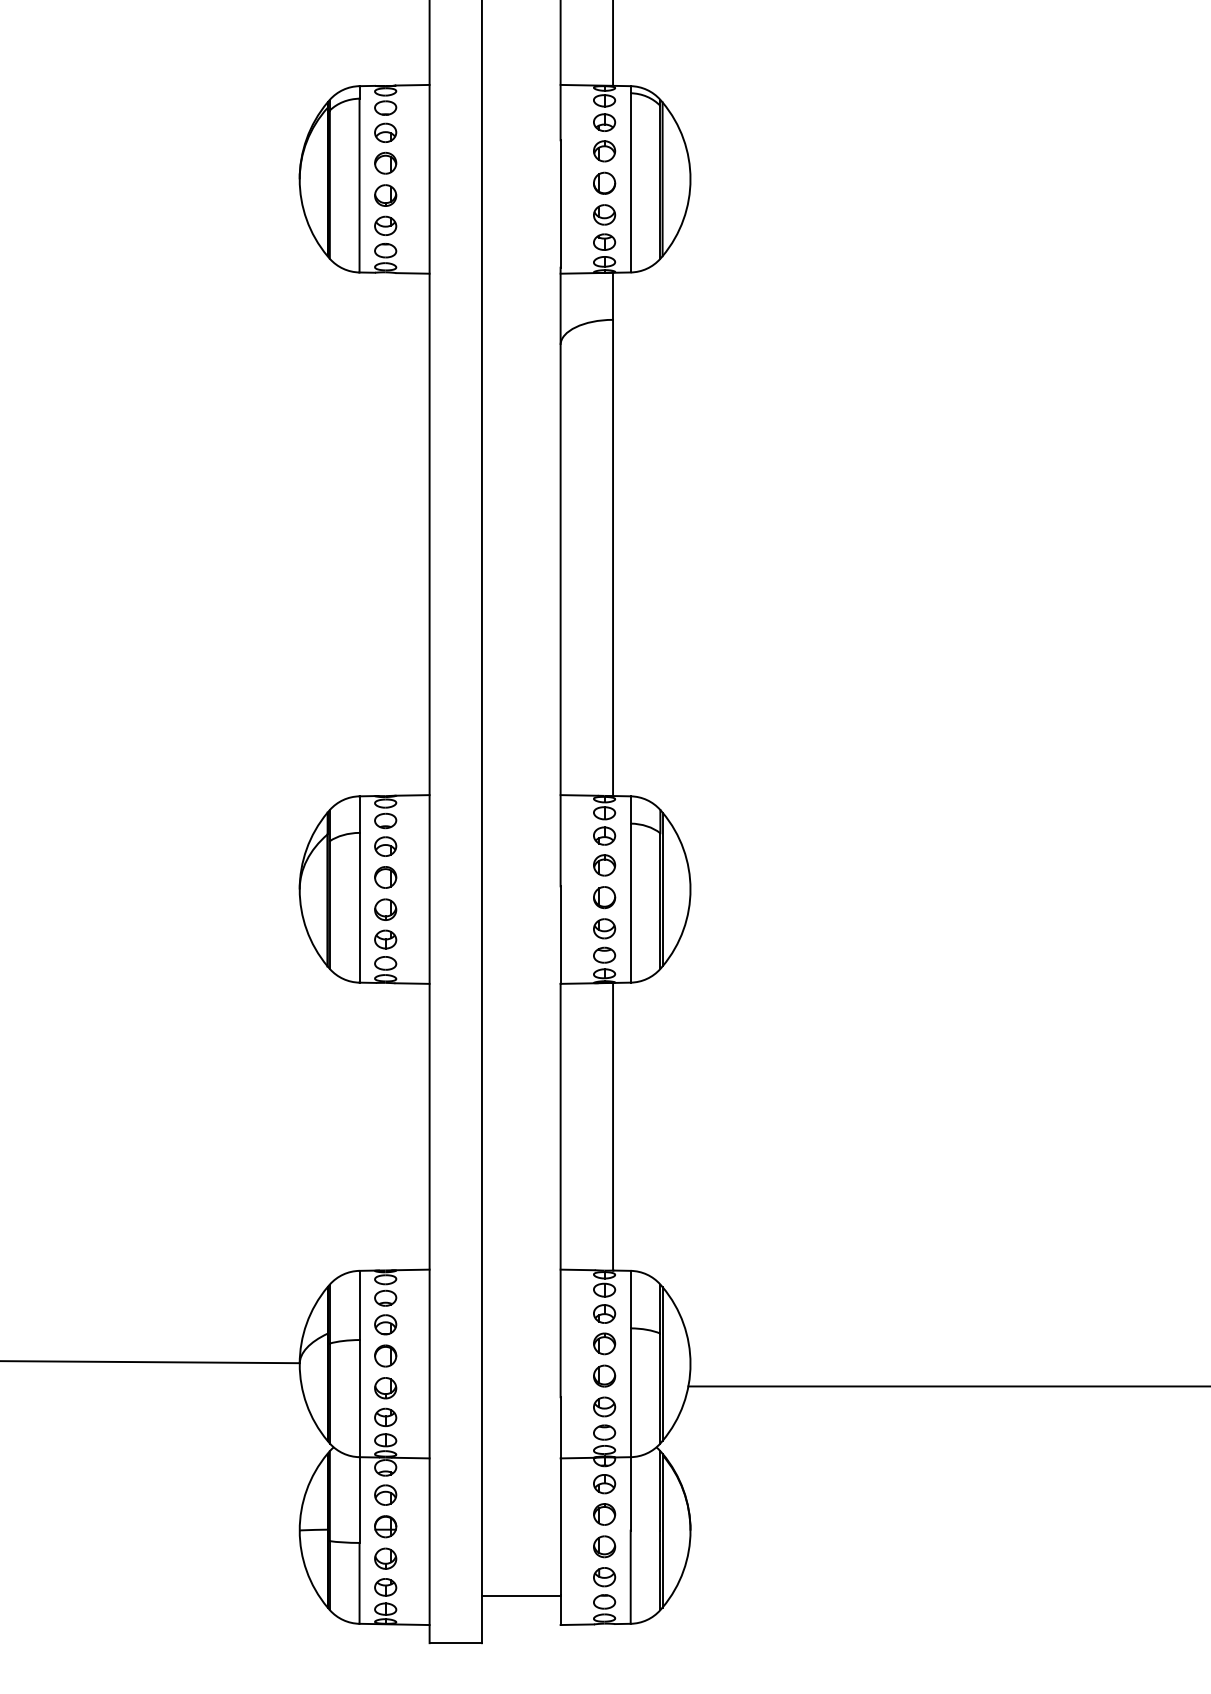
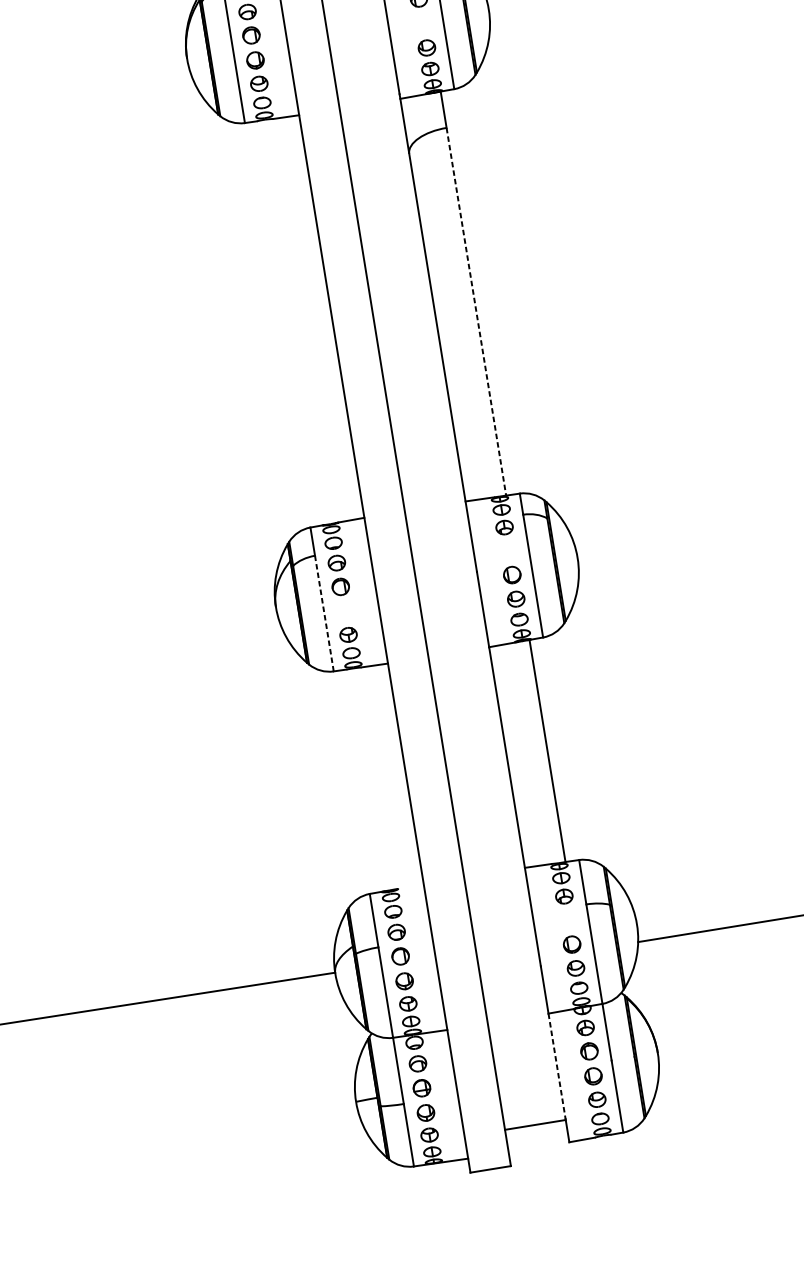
part: (604, 182) -> (422, 22), removed
line: (613, 558) -> (476, 312), solid -> dashed
part: (604, 865) -> (508, 550), removed
line: (359, 907) -> (324, 613), solid -> dashed
part: (385, 909) -> (344, 611), removed
line: (410, 1269) -> (408, 886), removed
part: (604, 1343) -> (568, 919), removed
line: (560, 1527) -> (557, 1066), solid -> dashed

